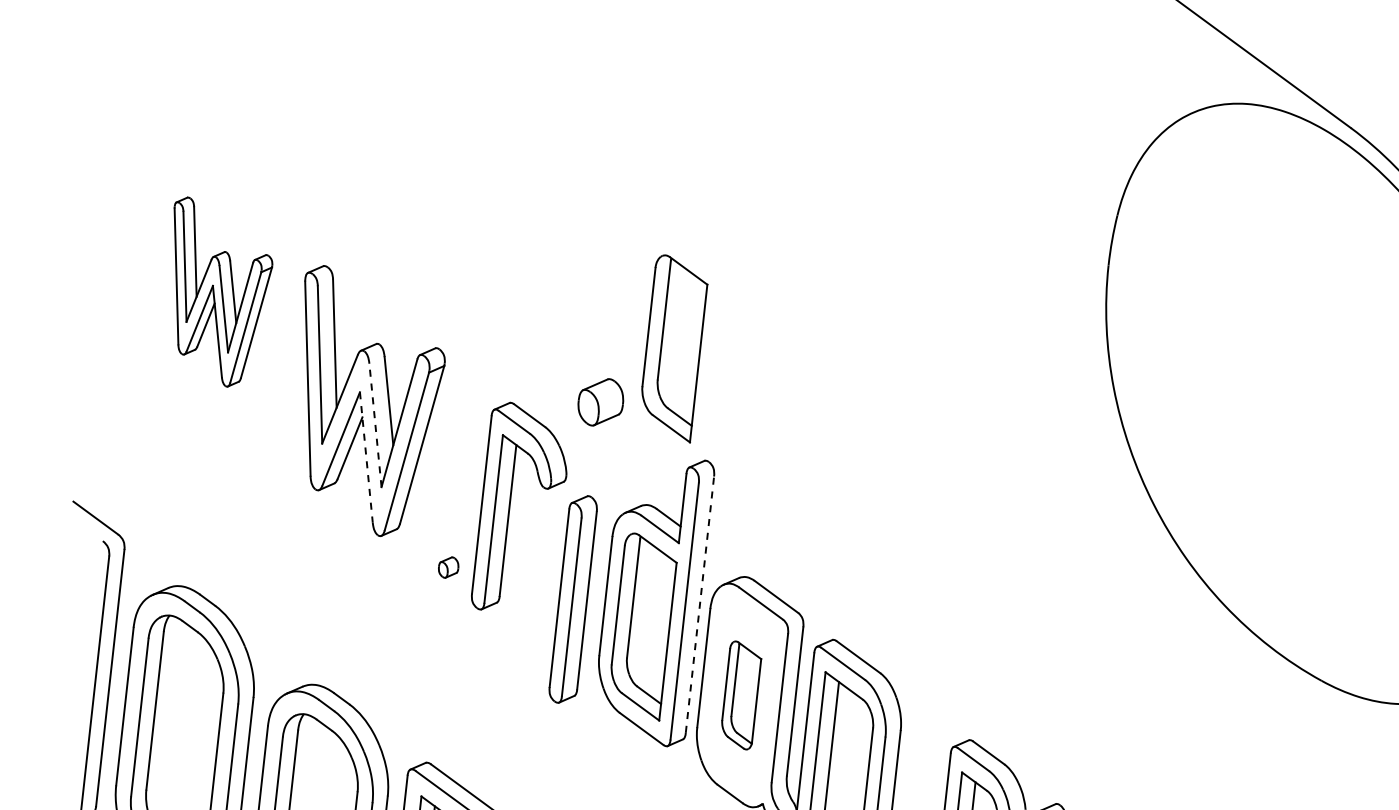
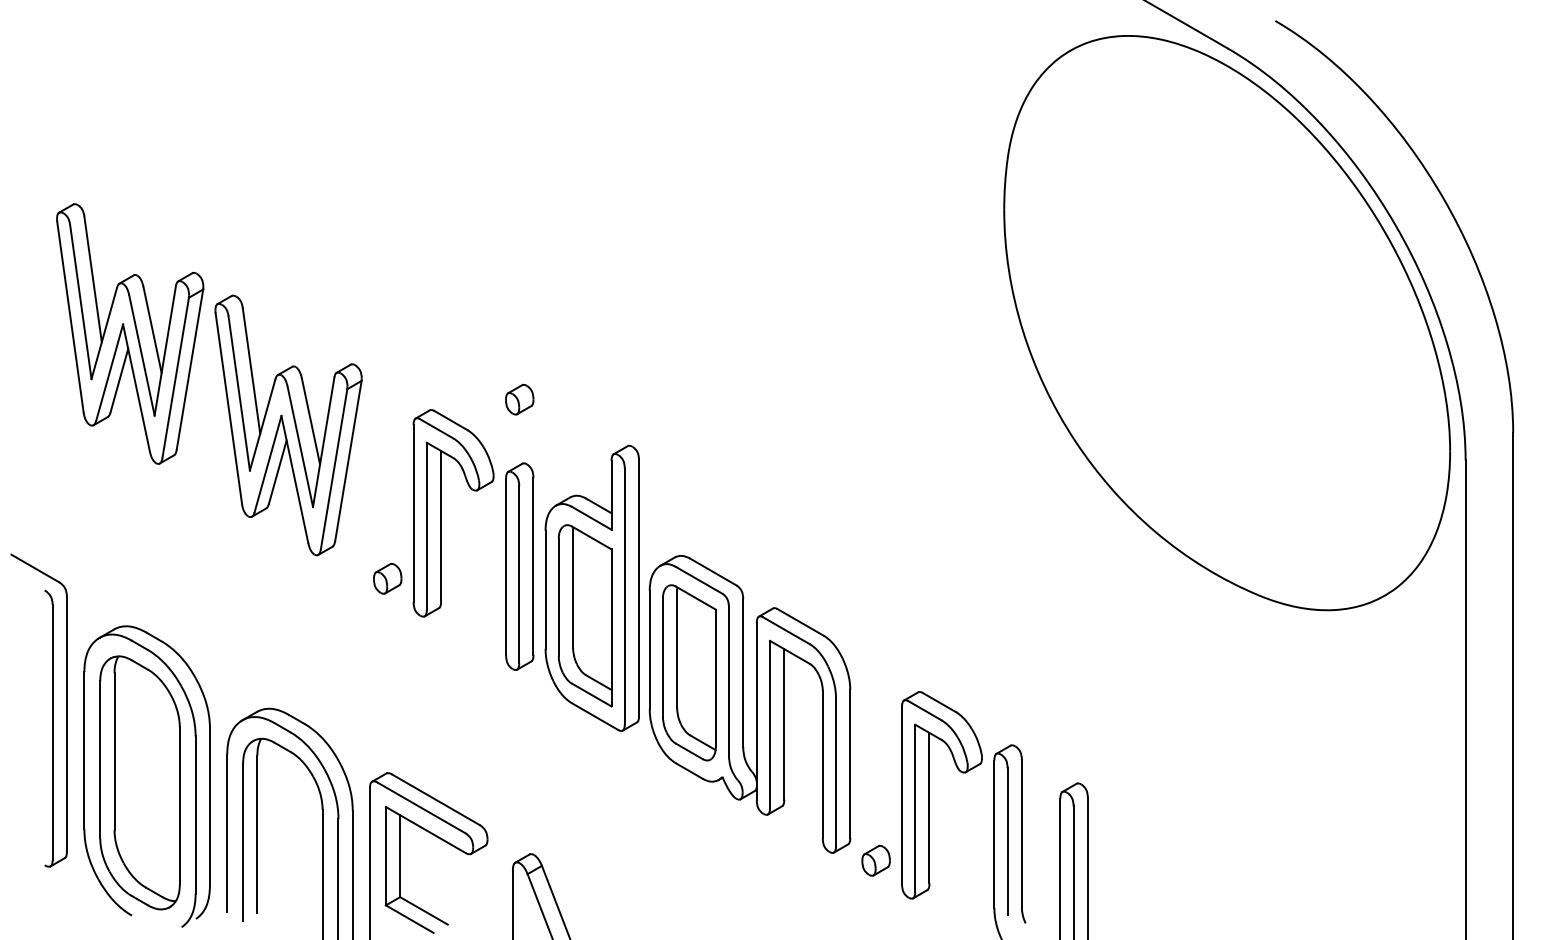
part: (217, 292) -> (130, 333), size x1.43
part: (672, 348) -> (584, 338), removed
part: (600, 402) -> (519, 399), size x0.62
line: (375, 425) -> (300, 446), dashed -> solid
line: (365, 457) -> (294, 479), dashed -> solid
part: (448, 567) -> (387, 578), size x1.43
part: (572, 599) -> (519, 566), moved
line: (700, 605) -> (639, 588), dashed -> solid
part: (741, 695) -> (689, 672), size x1.67

